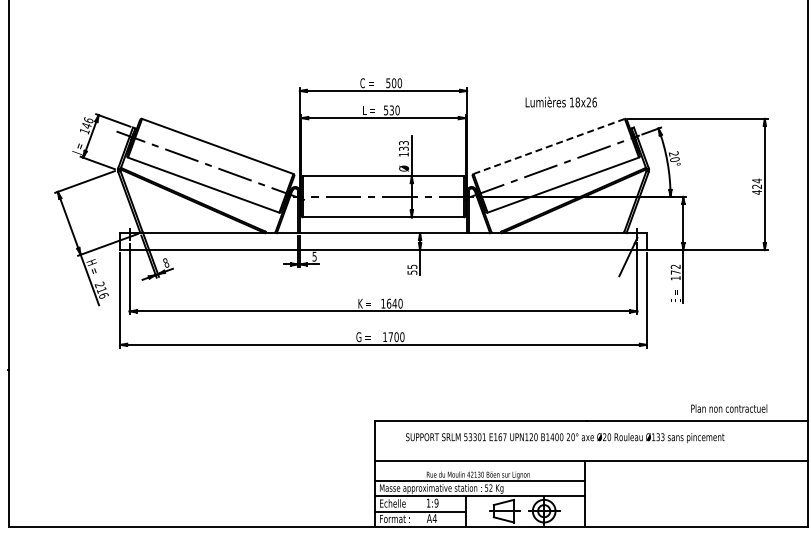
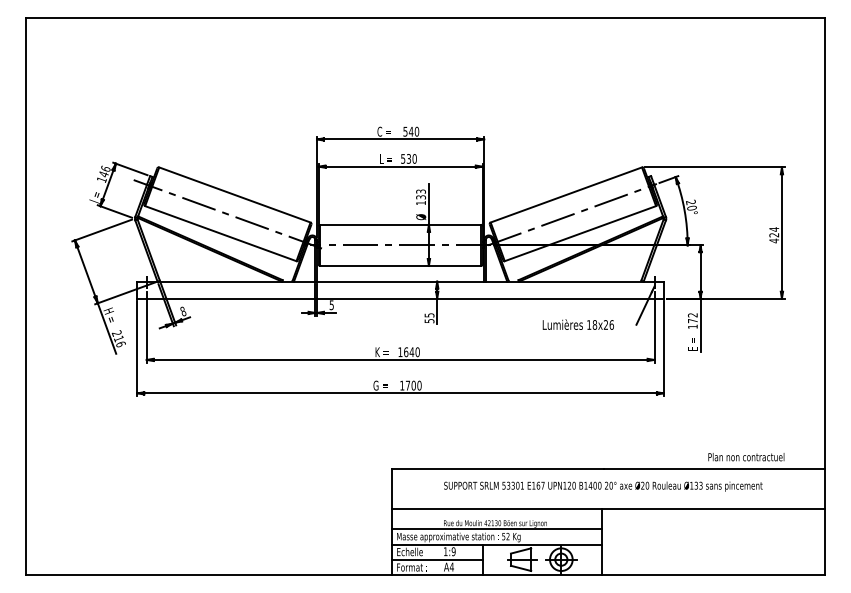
text: (393, 82) -> (410, 131), 500 -> 540
text: (560, 101) -> (577, 324), moved
line: (549, 145) -> (566, 194), dashed -> solid
text: (565, 437) -> (603, 486), moved

